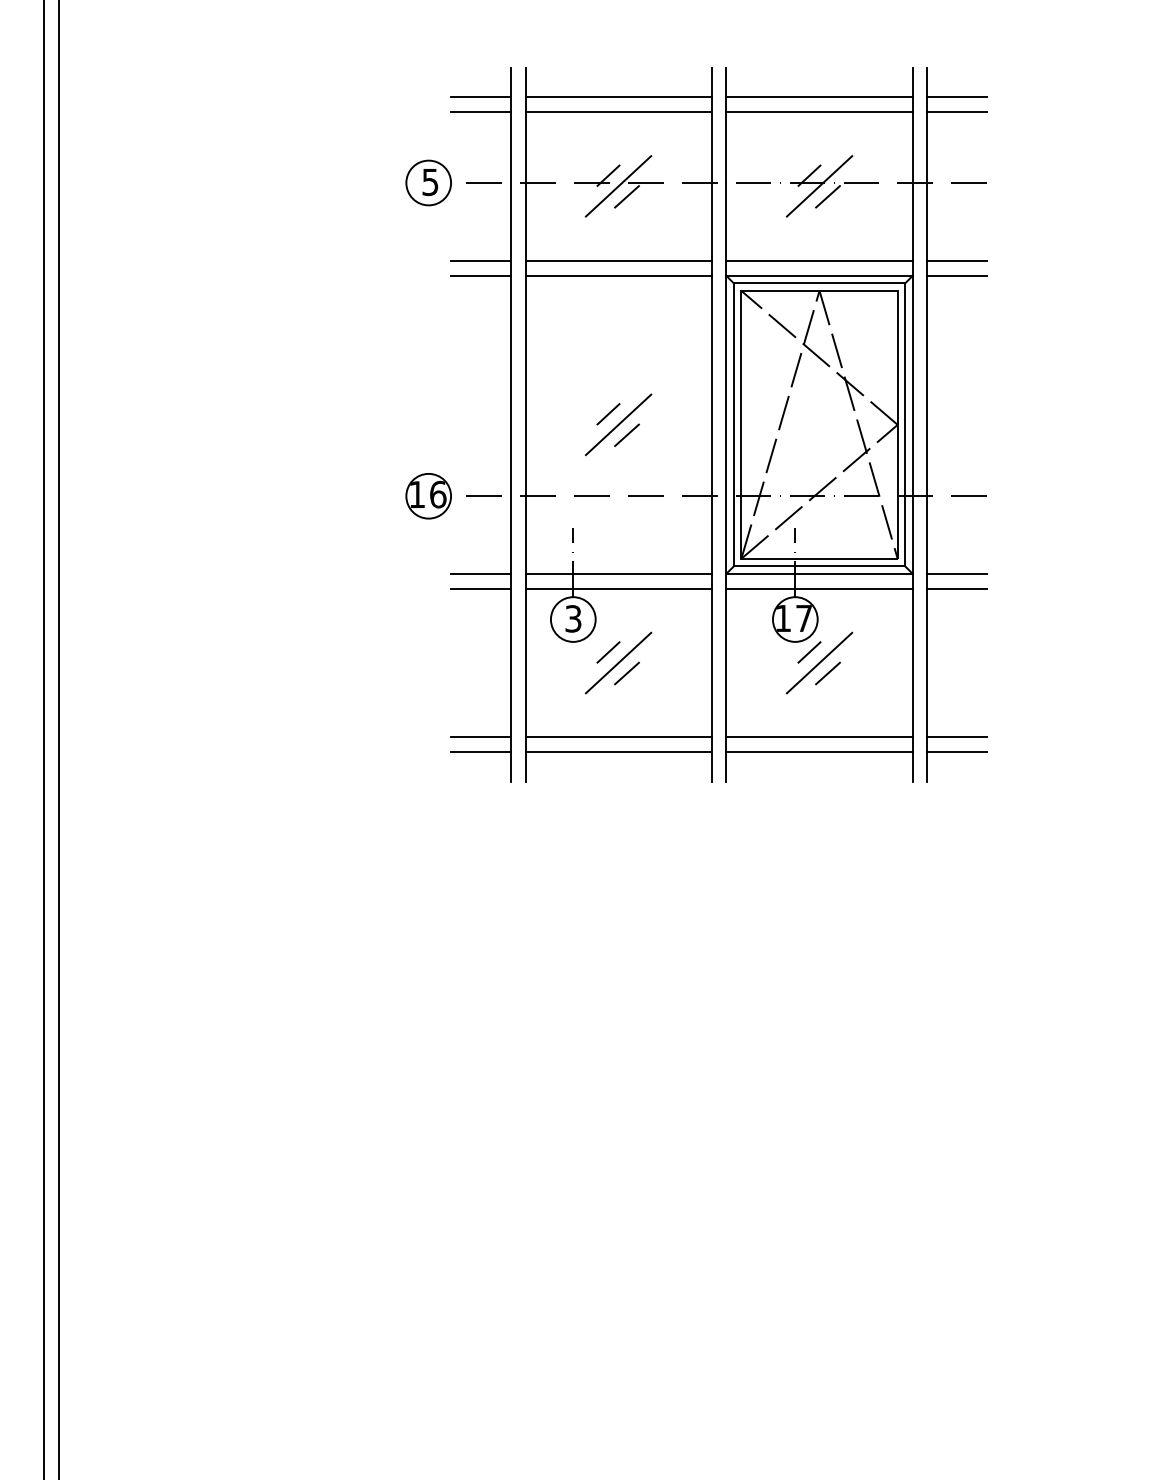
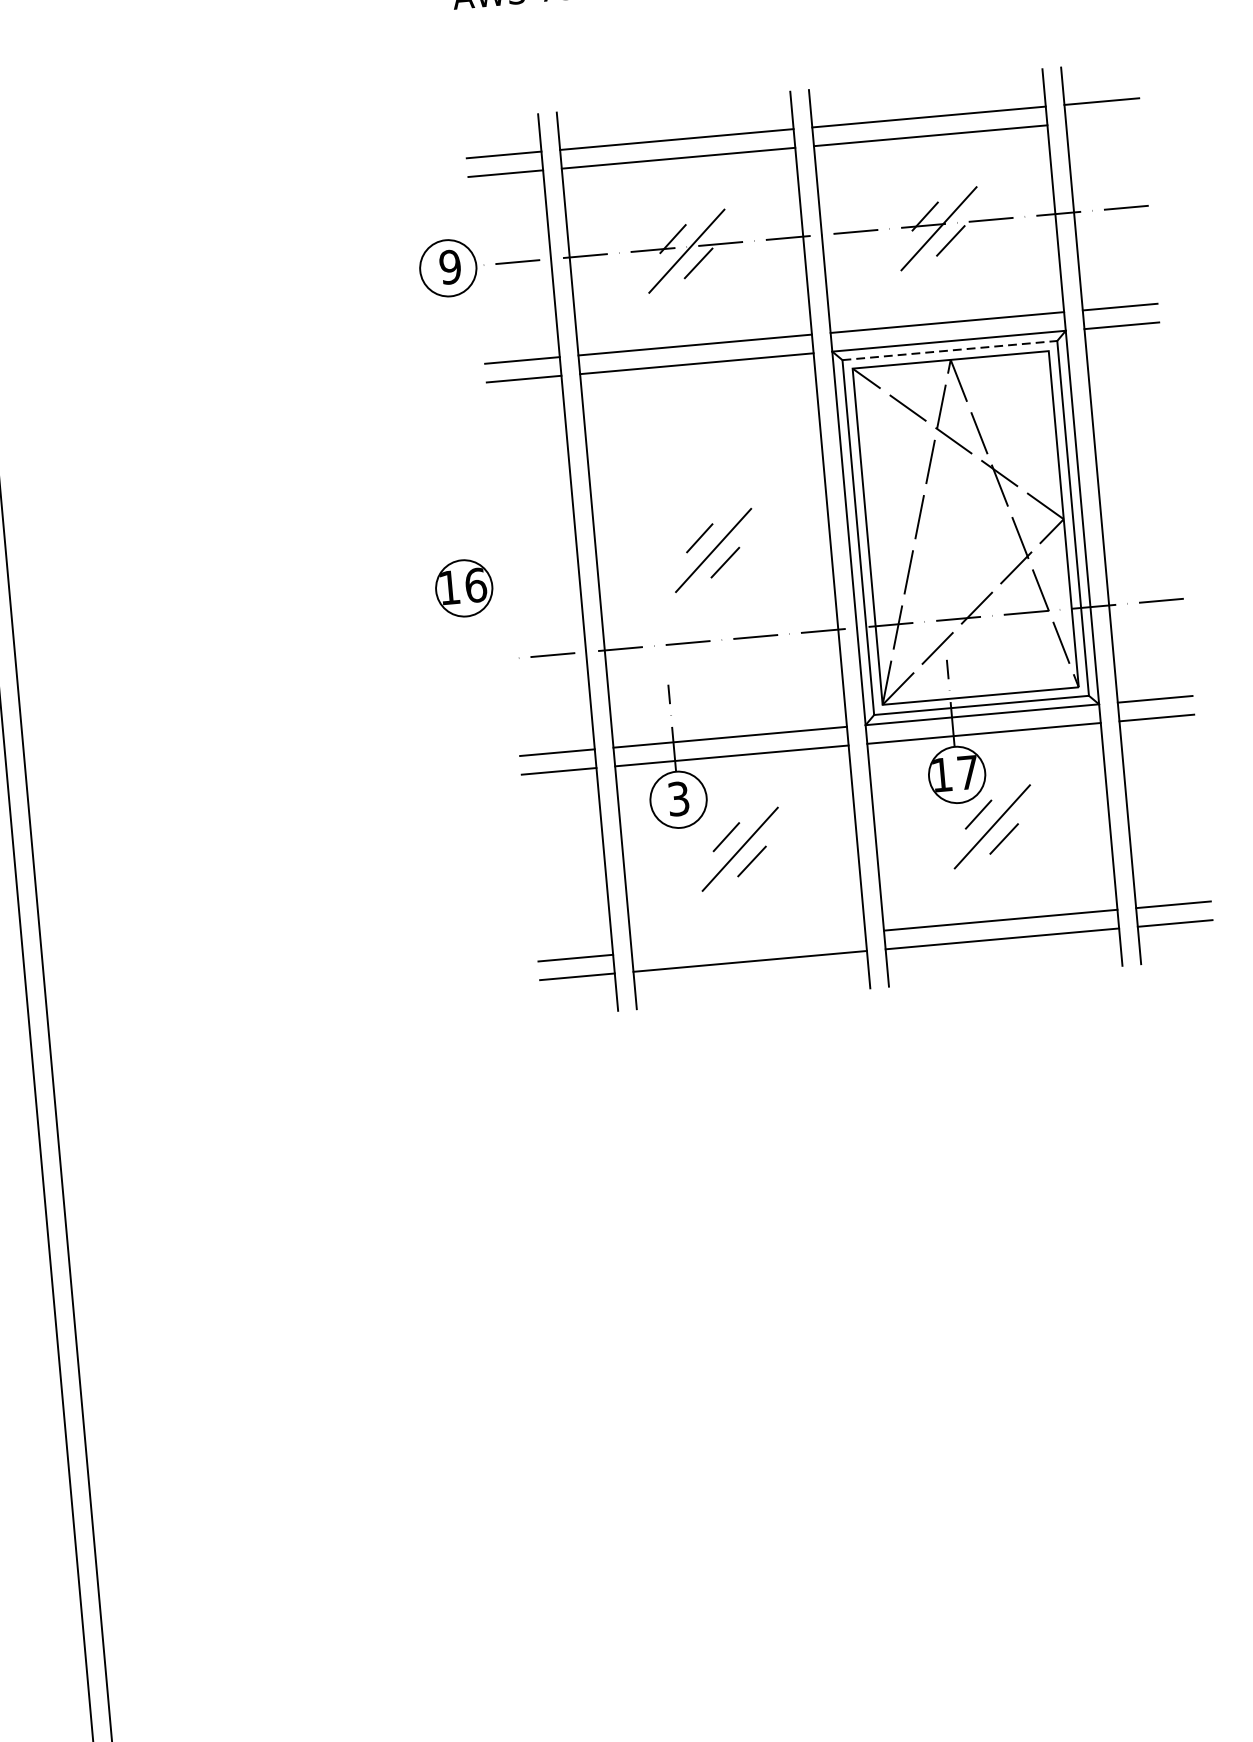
line: (957, 112) -> (1103, 120), removed
text: (430, 181) -> (450, 266), 5 -> 9
line: (819, 283) -> (949, 350), solid -> dashed
part: (428, 496) -> (463, 588), moved
line: (618, 737) -> (748, 942), removed

